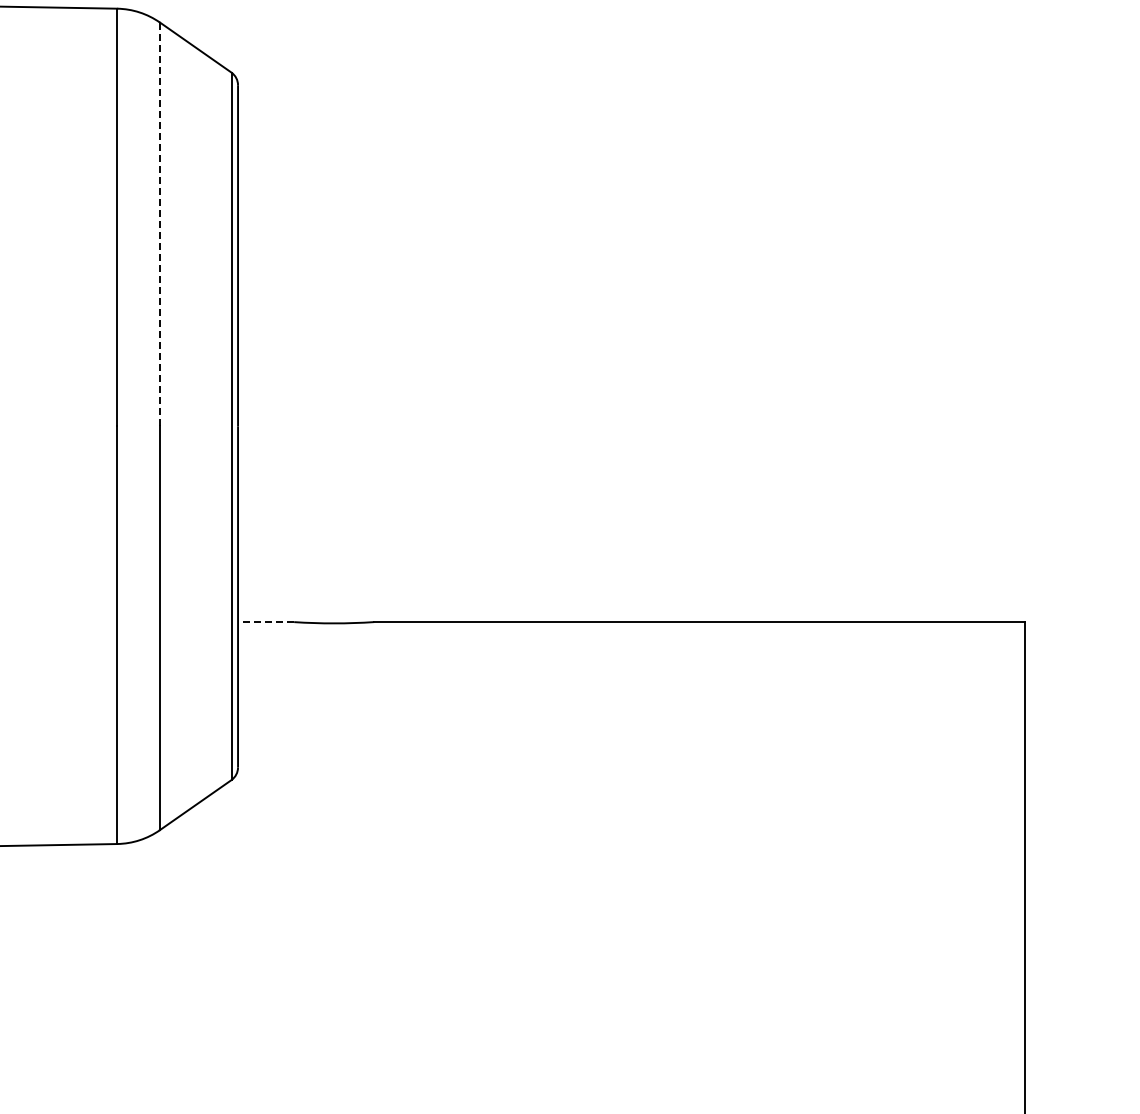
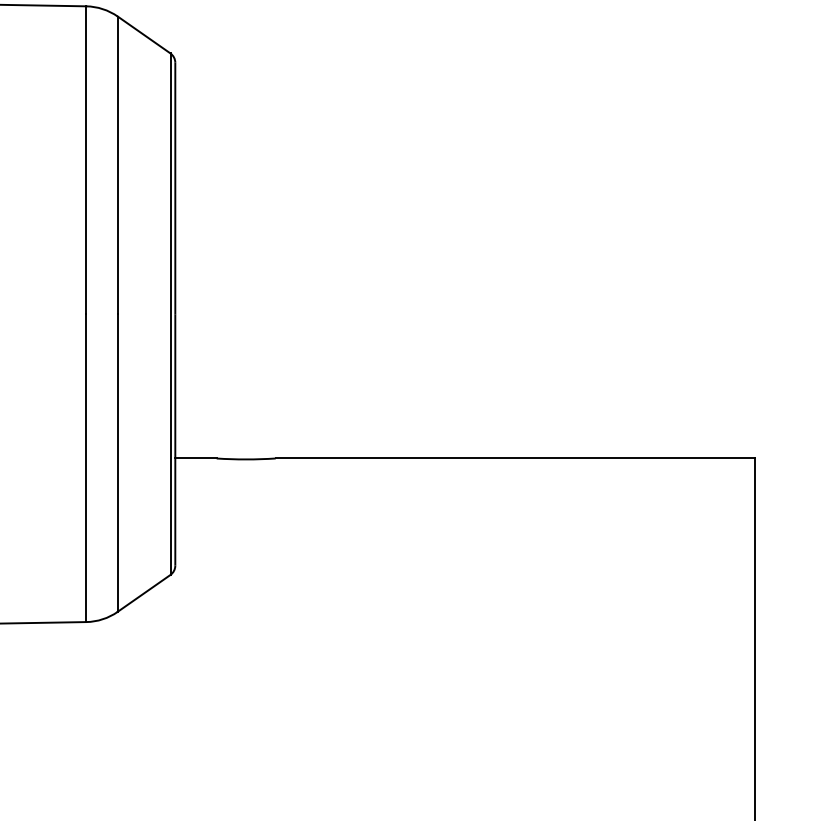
line: (159, 224) -> (117, 165), dashed -> solid
line: (265, 622) -> (195, 458), dashed -> solid

